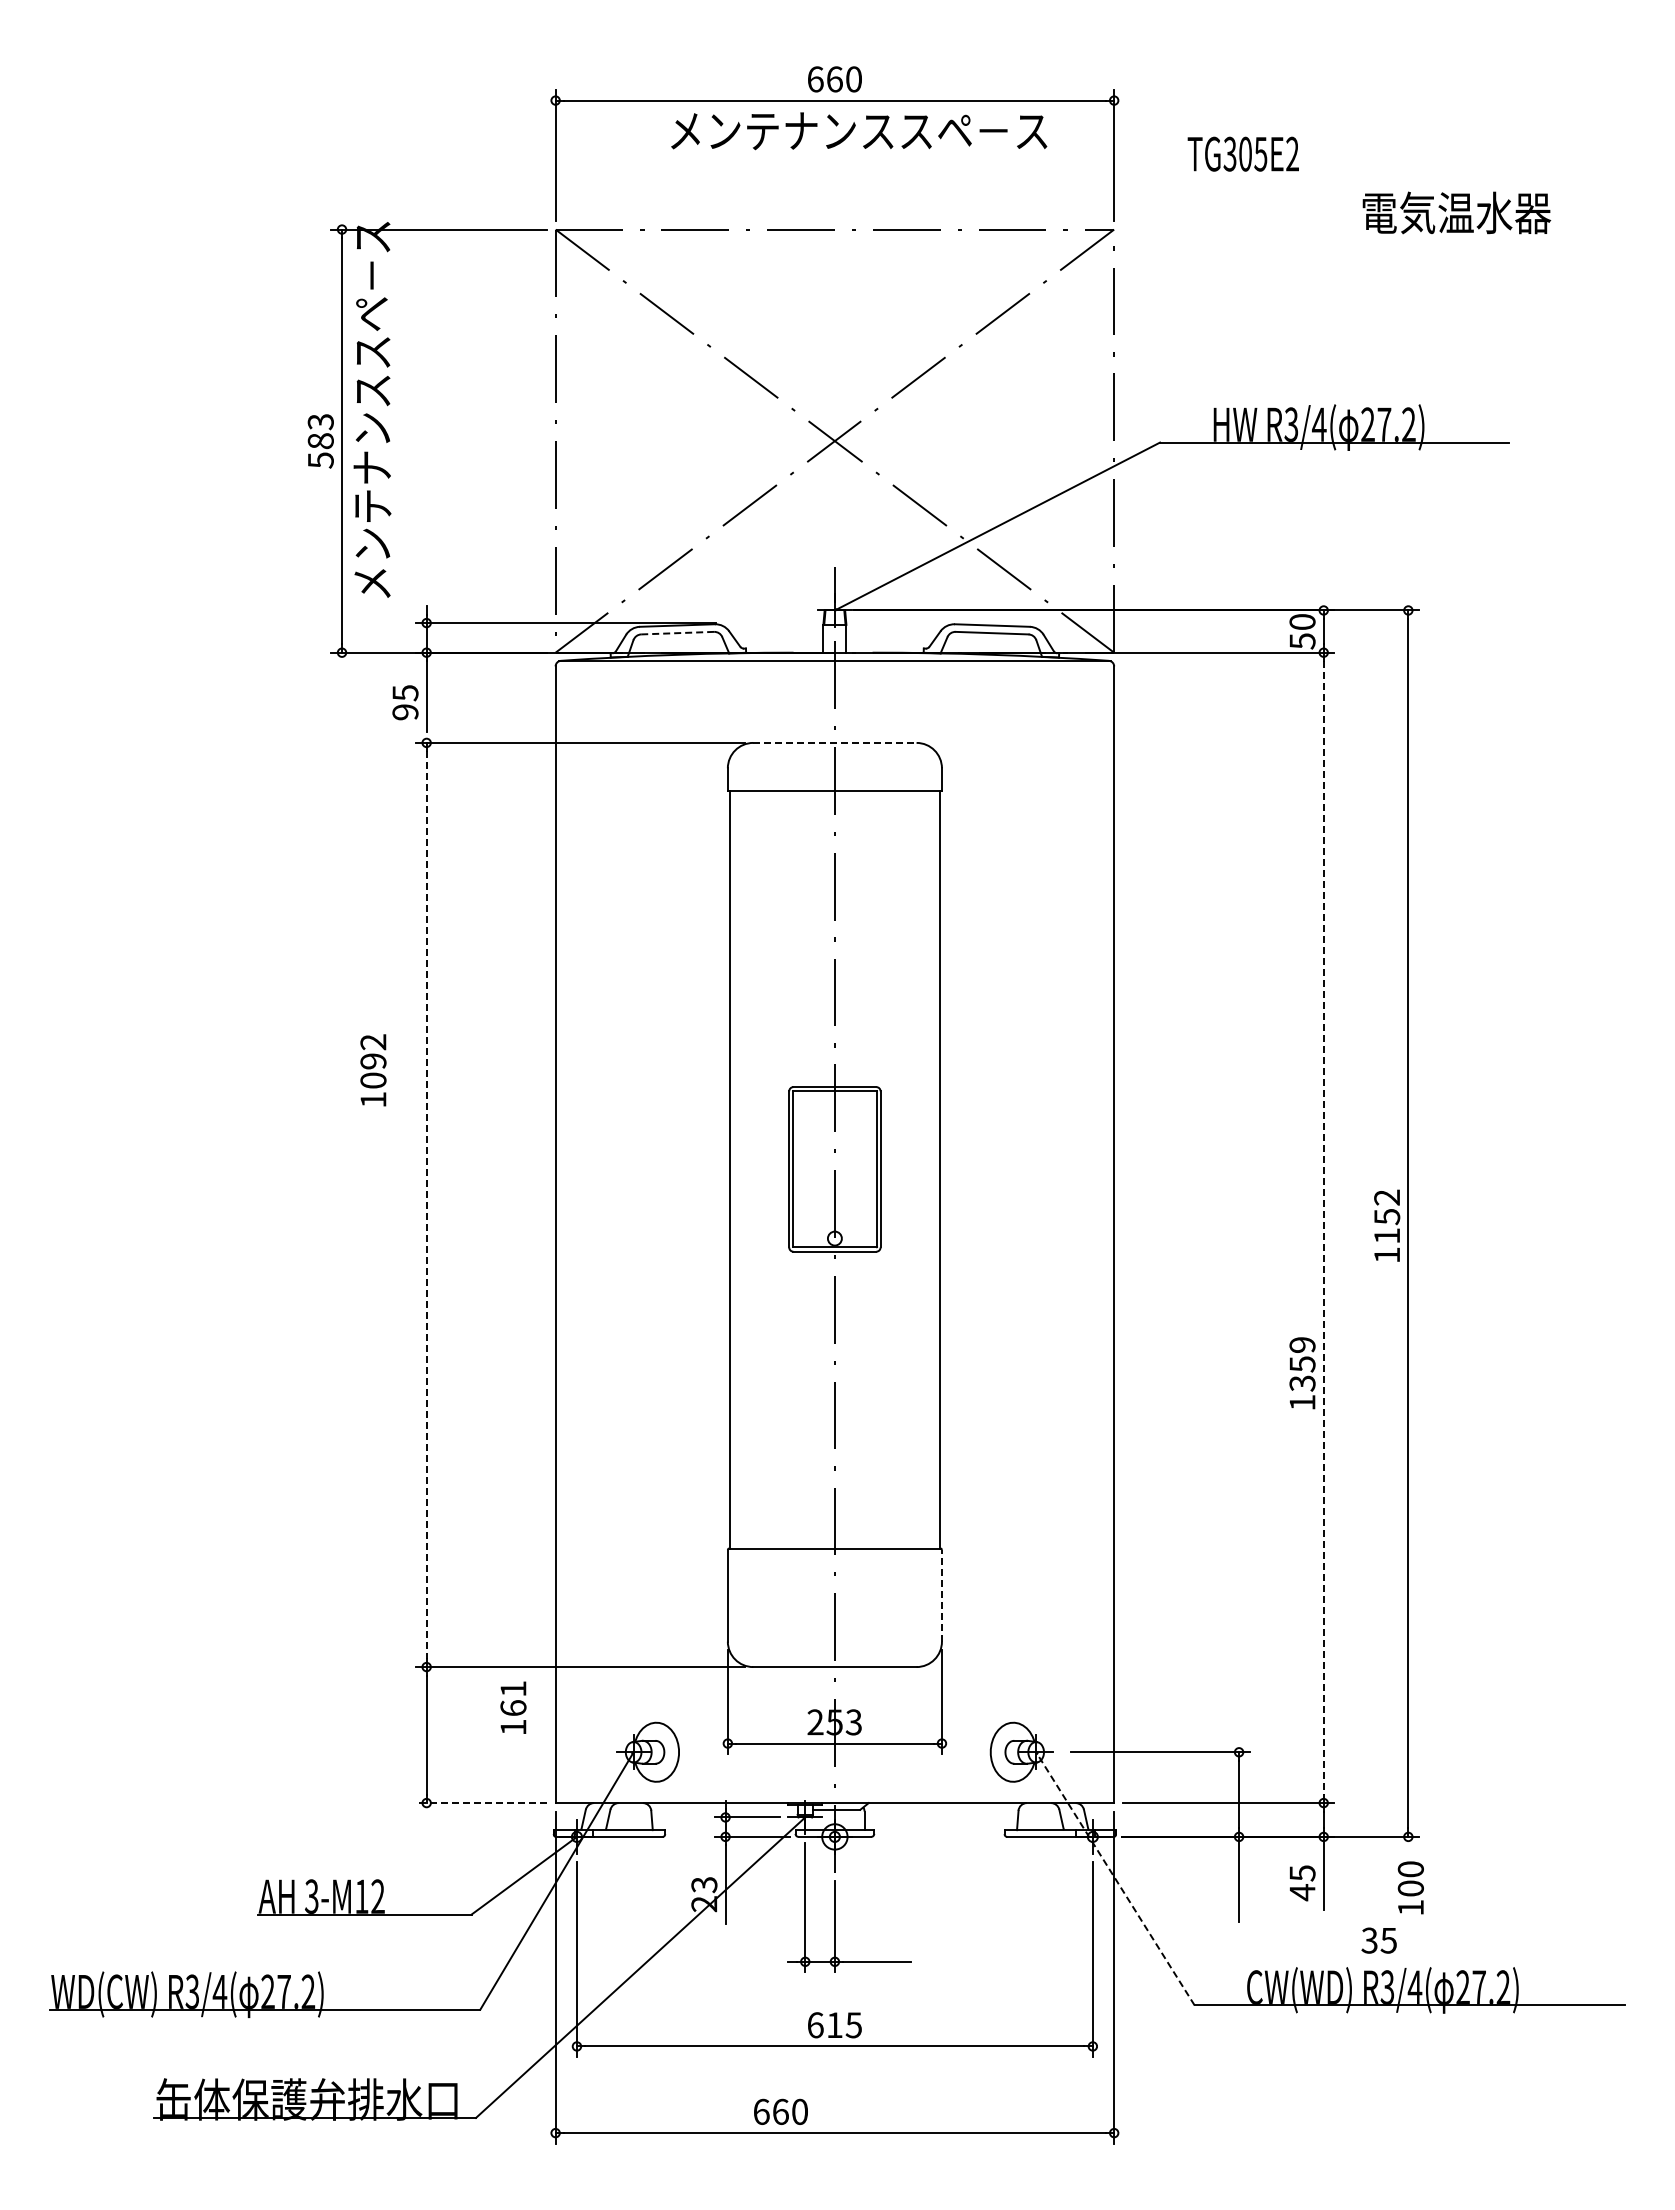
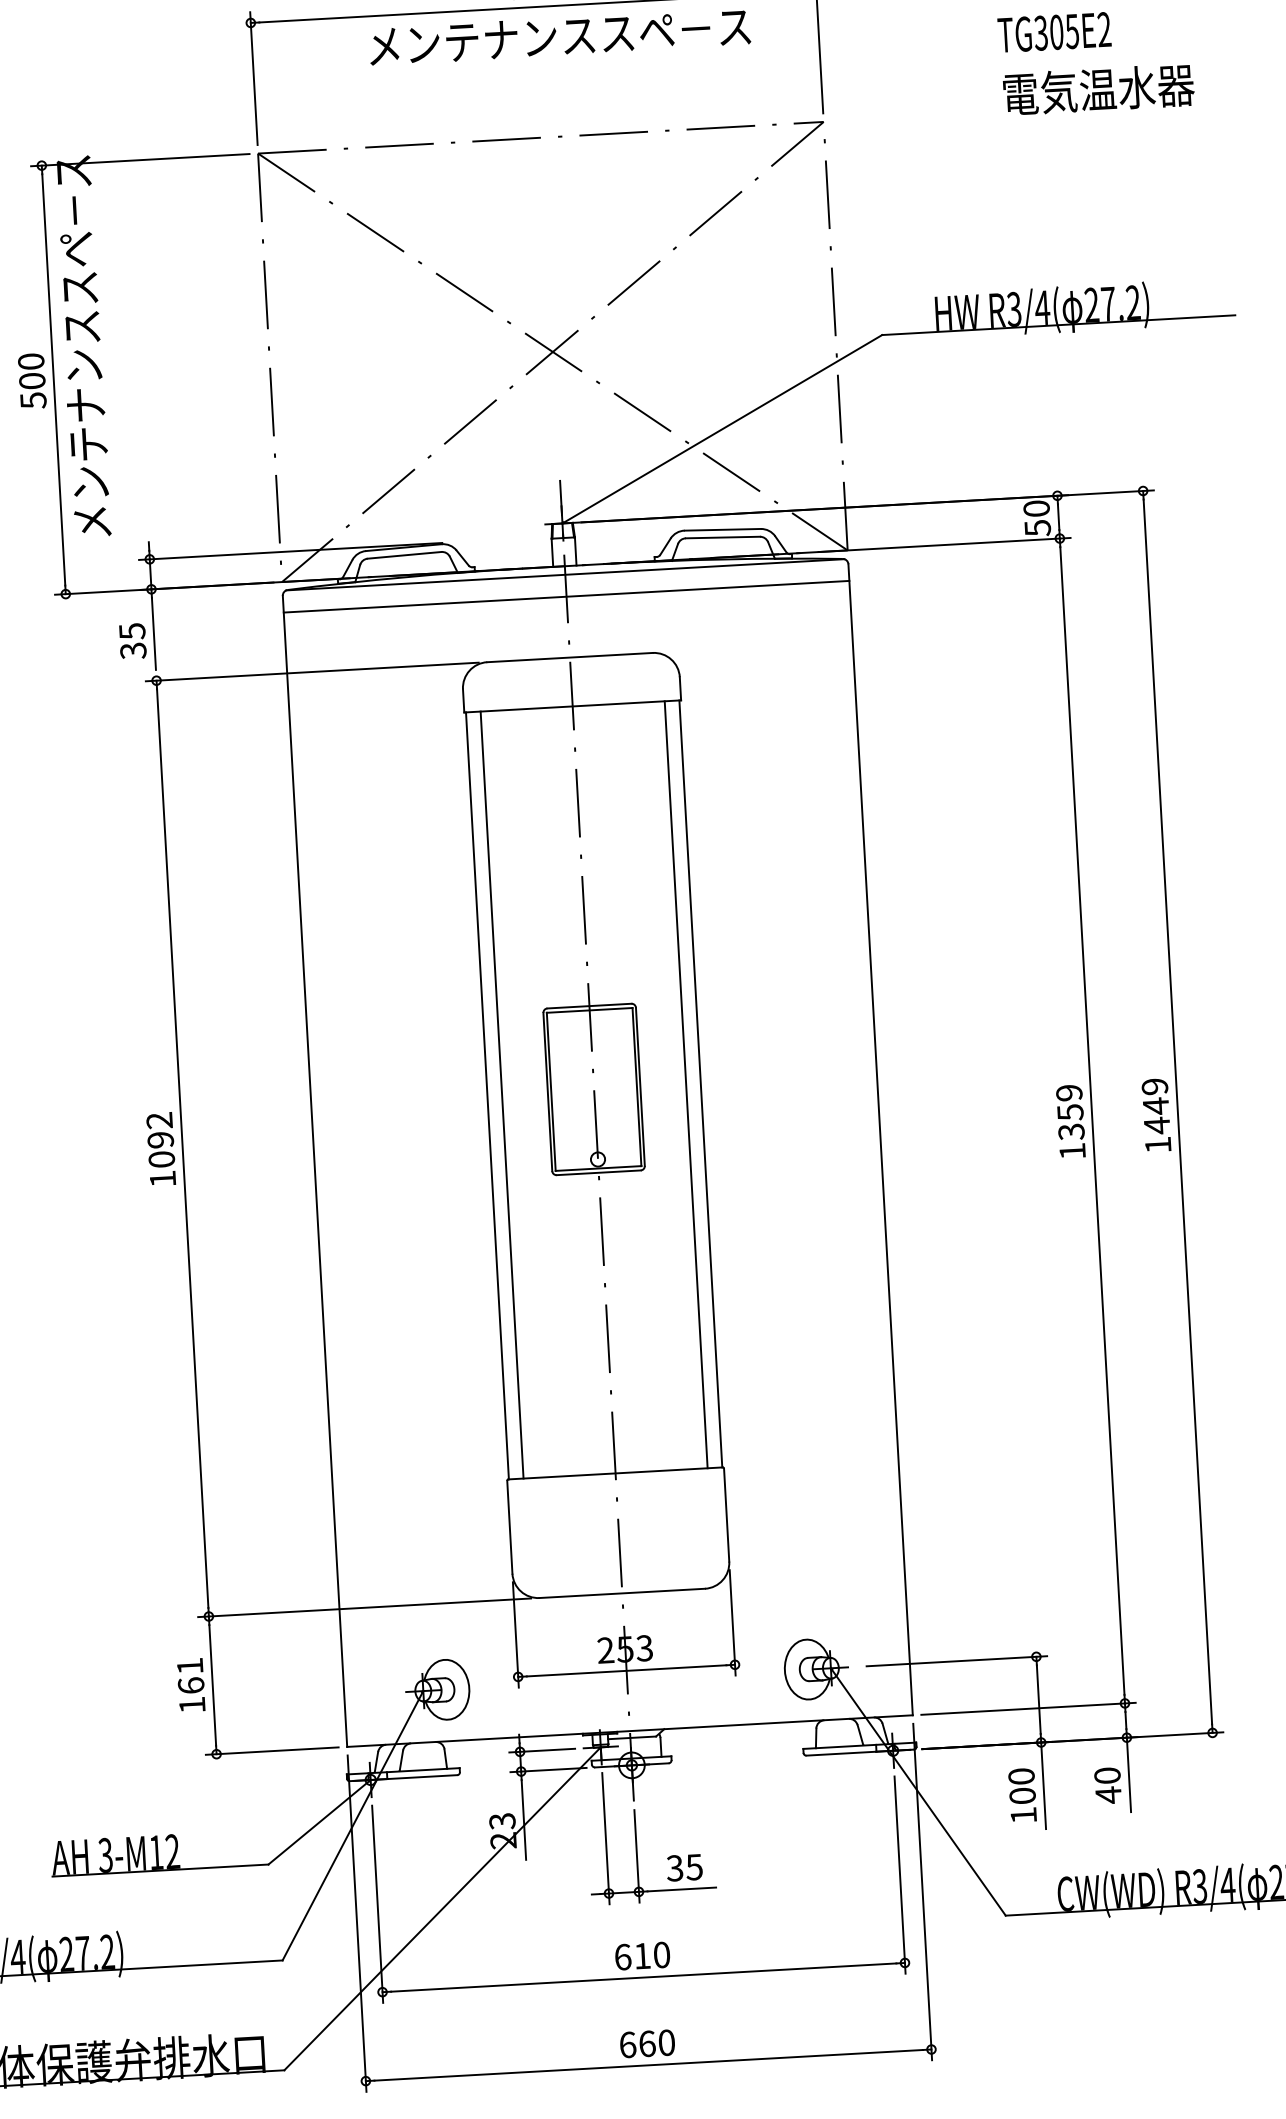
text: (1242, 153) -> (1053, 31), moved
text: (1456, 212) -> (1098, 89), moved
text: (320, 431) -> (31, 371), 583 -> 500
line: (677, 633) -> (404, 555), dashed -> solid
line: (834, 682) -> (566, 596), added
text: (405, 712) -> (133, 651), 95 -> 35
line: (834, 742) -> (569, 657), dashed -> solid
text: (373, 1070) -> (161, 1149), moved
line: (744, 1169) -> (502, 1094), added
line: (925, 1169) -> (685, 1084), added
line: (426, 1205) -> (182, 1149), dashed -> solid
text: (1387, 1216) -> (1156, 1105), 1152 -> 1449
line: (1323, 1227) -> (1092, 1120), dashed -> solid
text: (1302, 1373) -> (1070, 1121), moved
line: (941, 1595) -> (726, 1514), dashed -> solid
text: (513, 1707) -> (191, 1684), moved
line: (481, 1803) -> (272, 1751), dashed -> solid
text: (1302, 1873) -> (1107, 1775), 45 -> 40
line: (1115, 1878) -> (918, 1791), dashed -> solid
text: (1410, 1887) -> (1022, 1794), moved
text: (1378, 1940) -> (683, 1867), moved
text: (853, 2025) -> (661, 1955), 615 -> 610
text: (780, 2111) -> (647, 2043), moved

